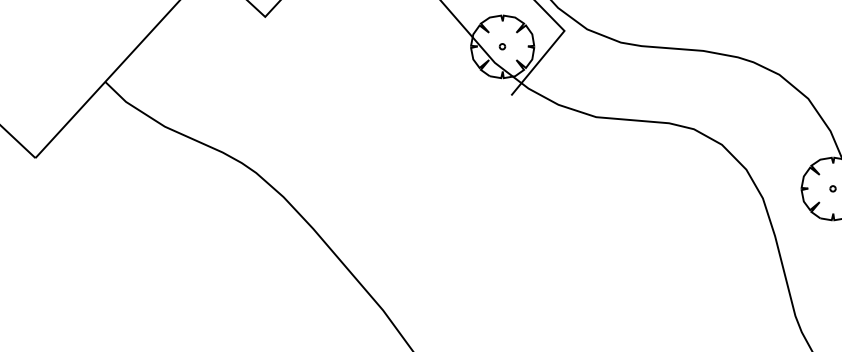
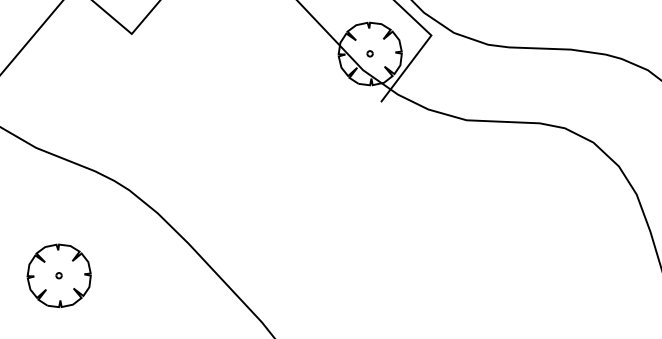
part: (182, 255) -> (59, 275), added

